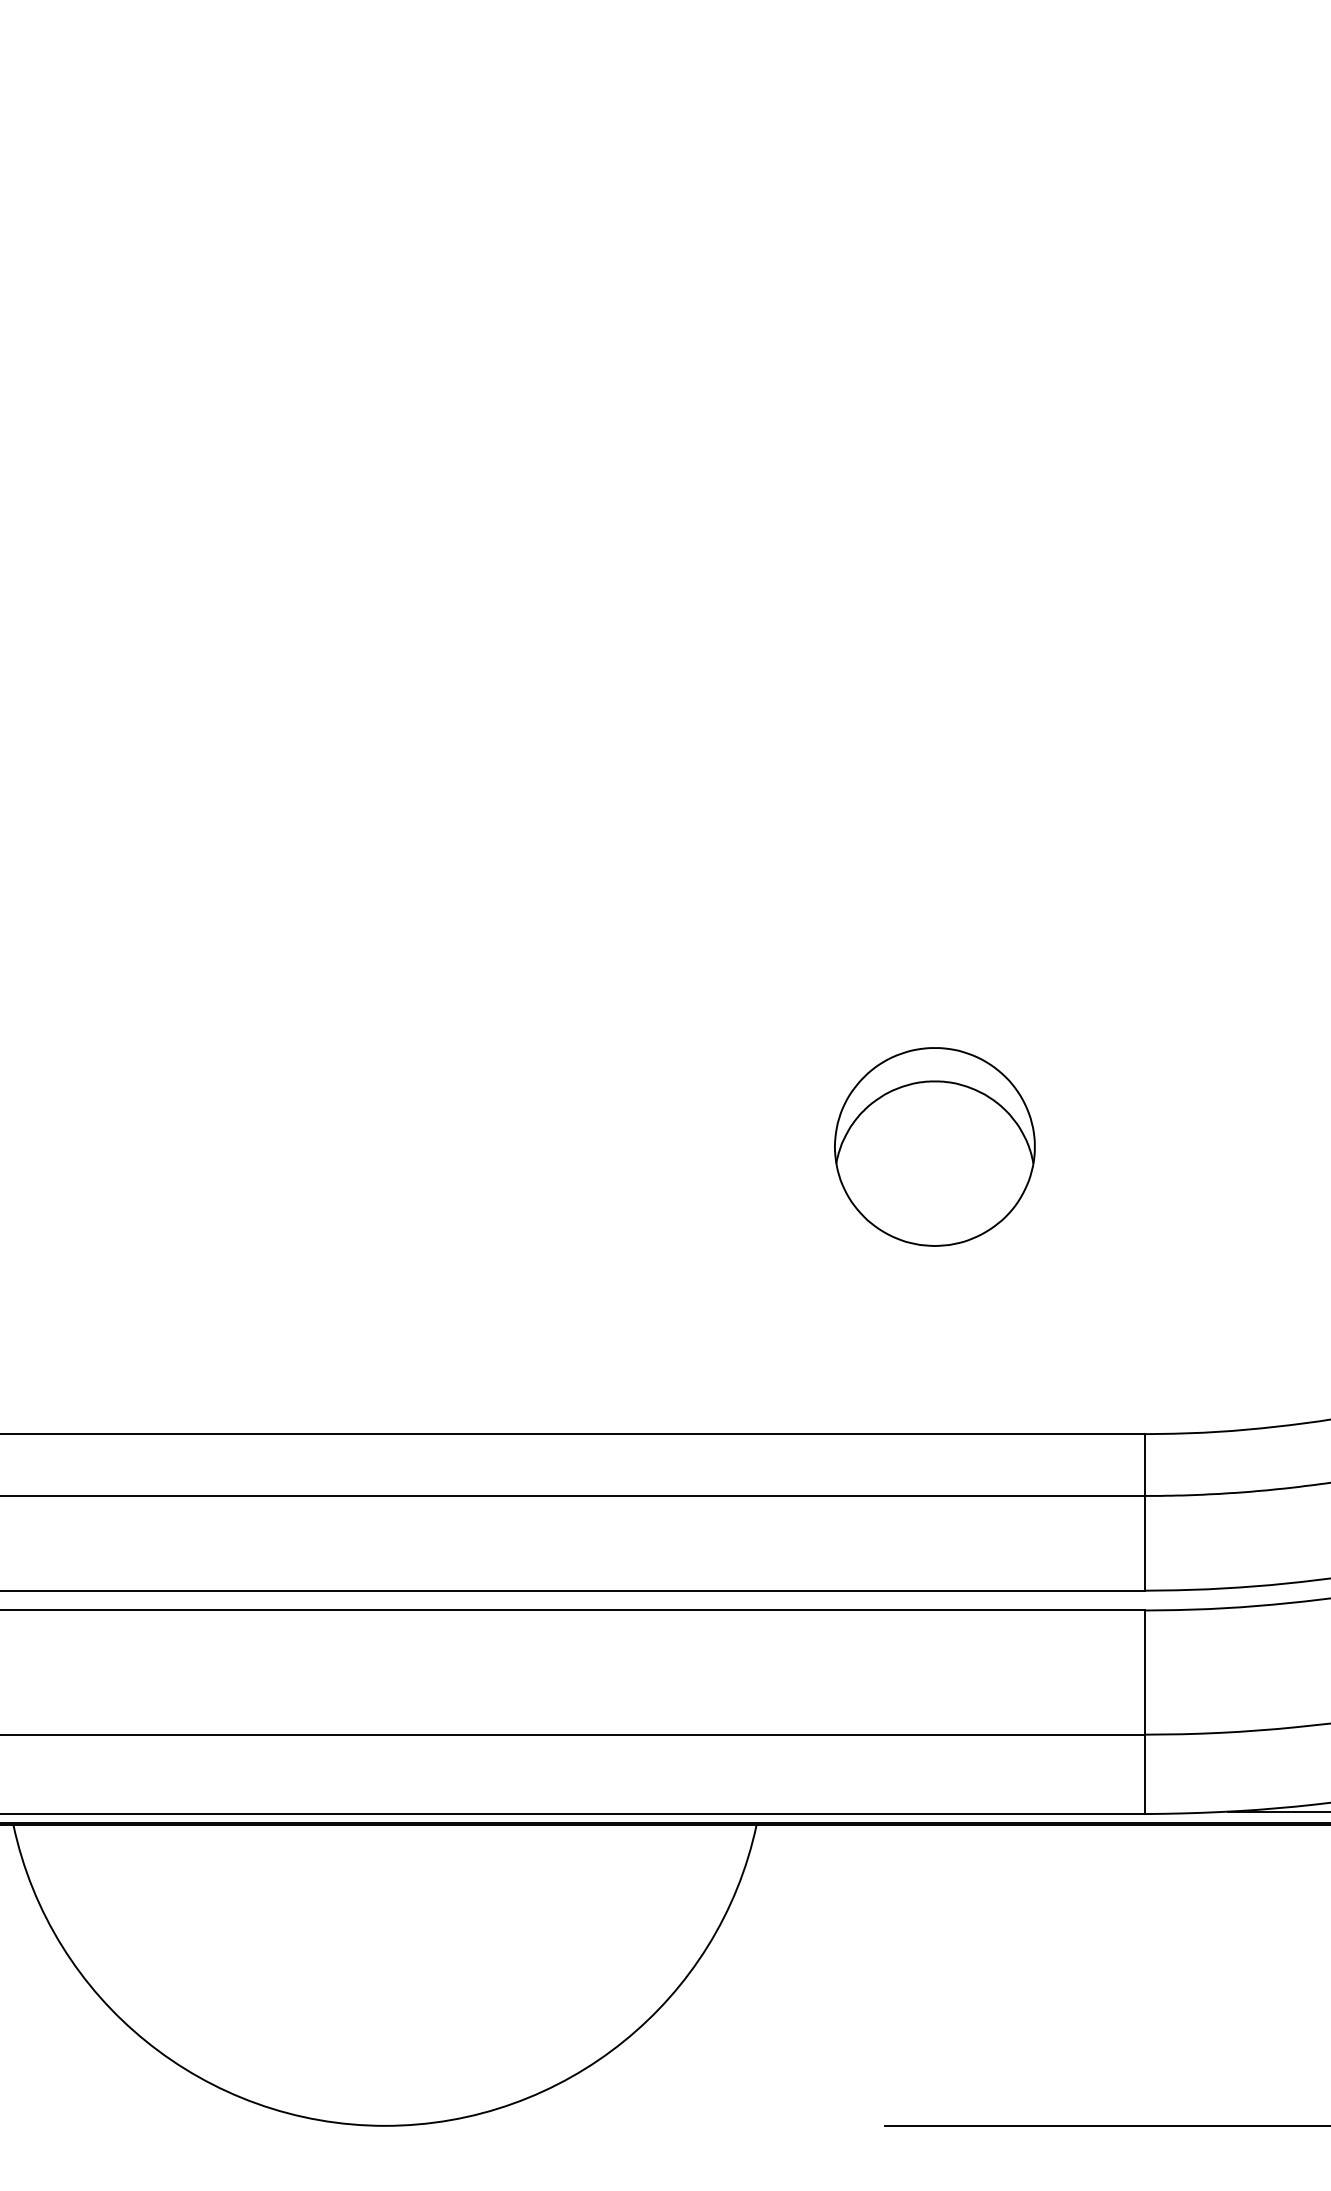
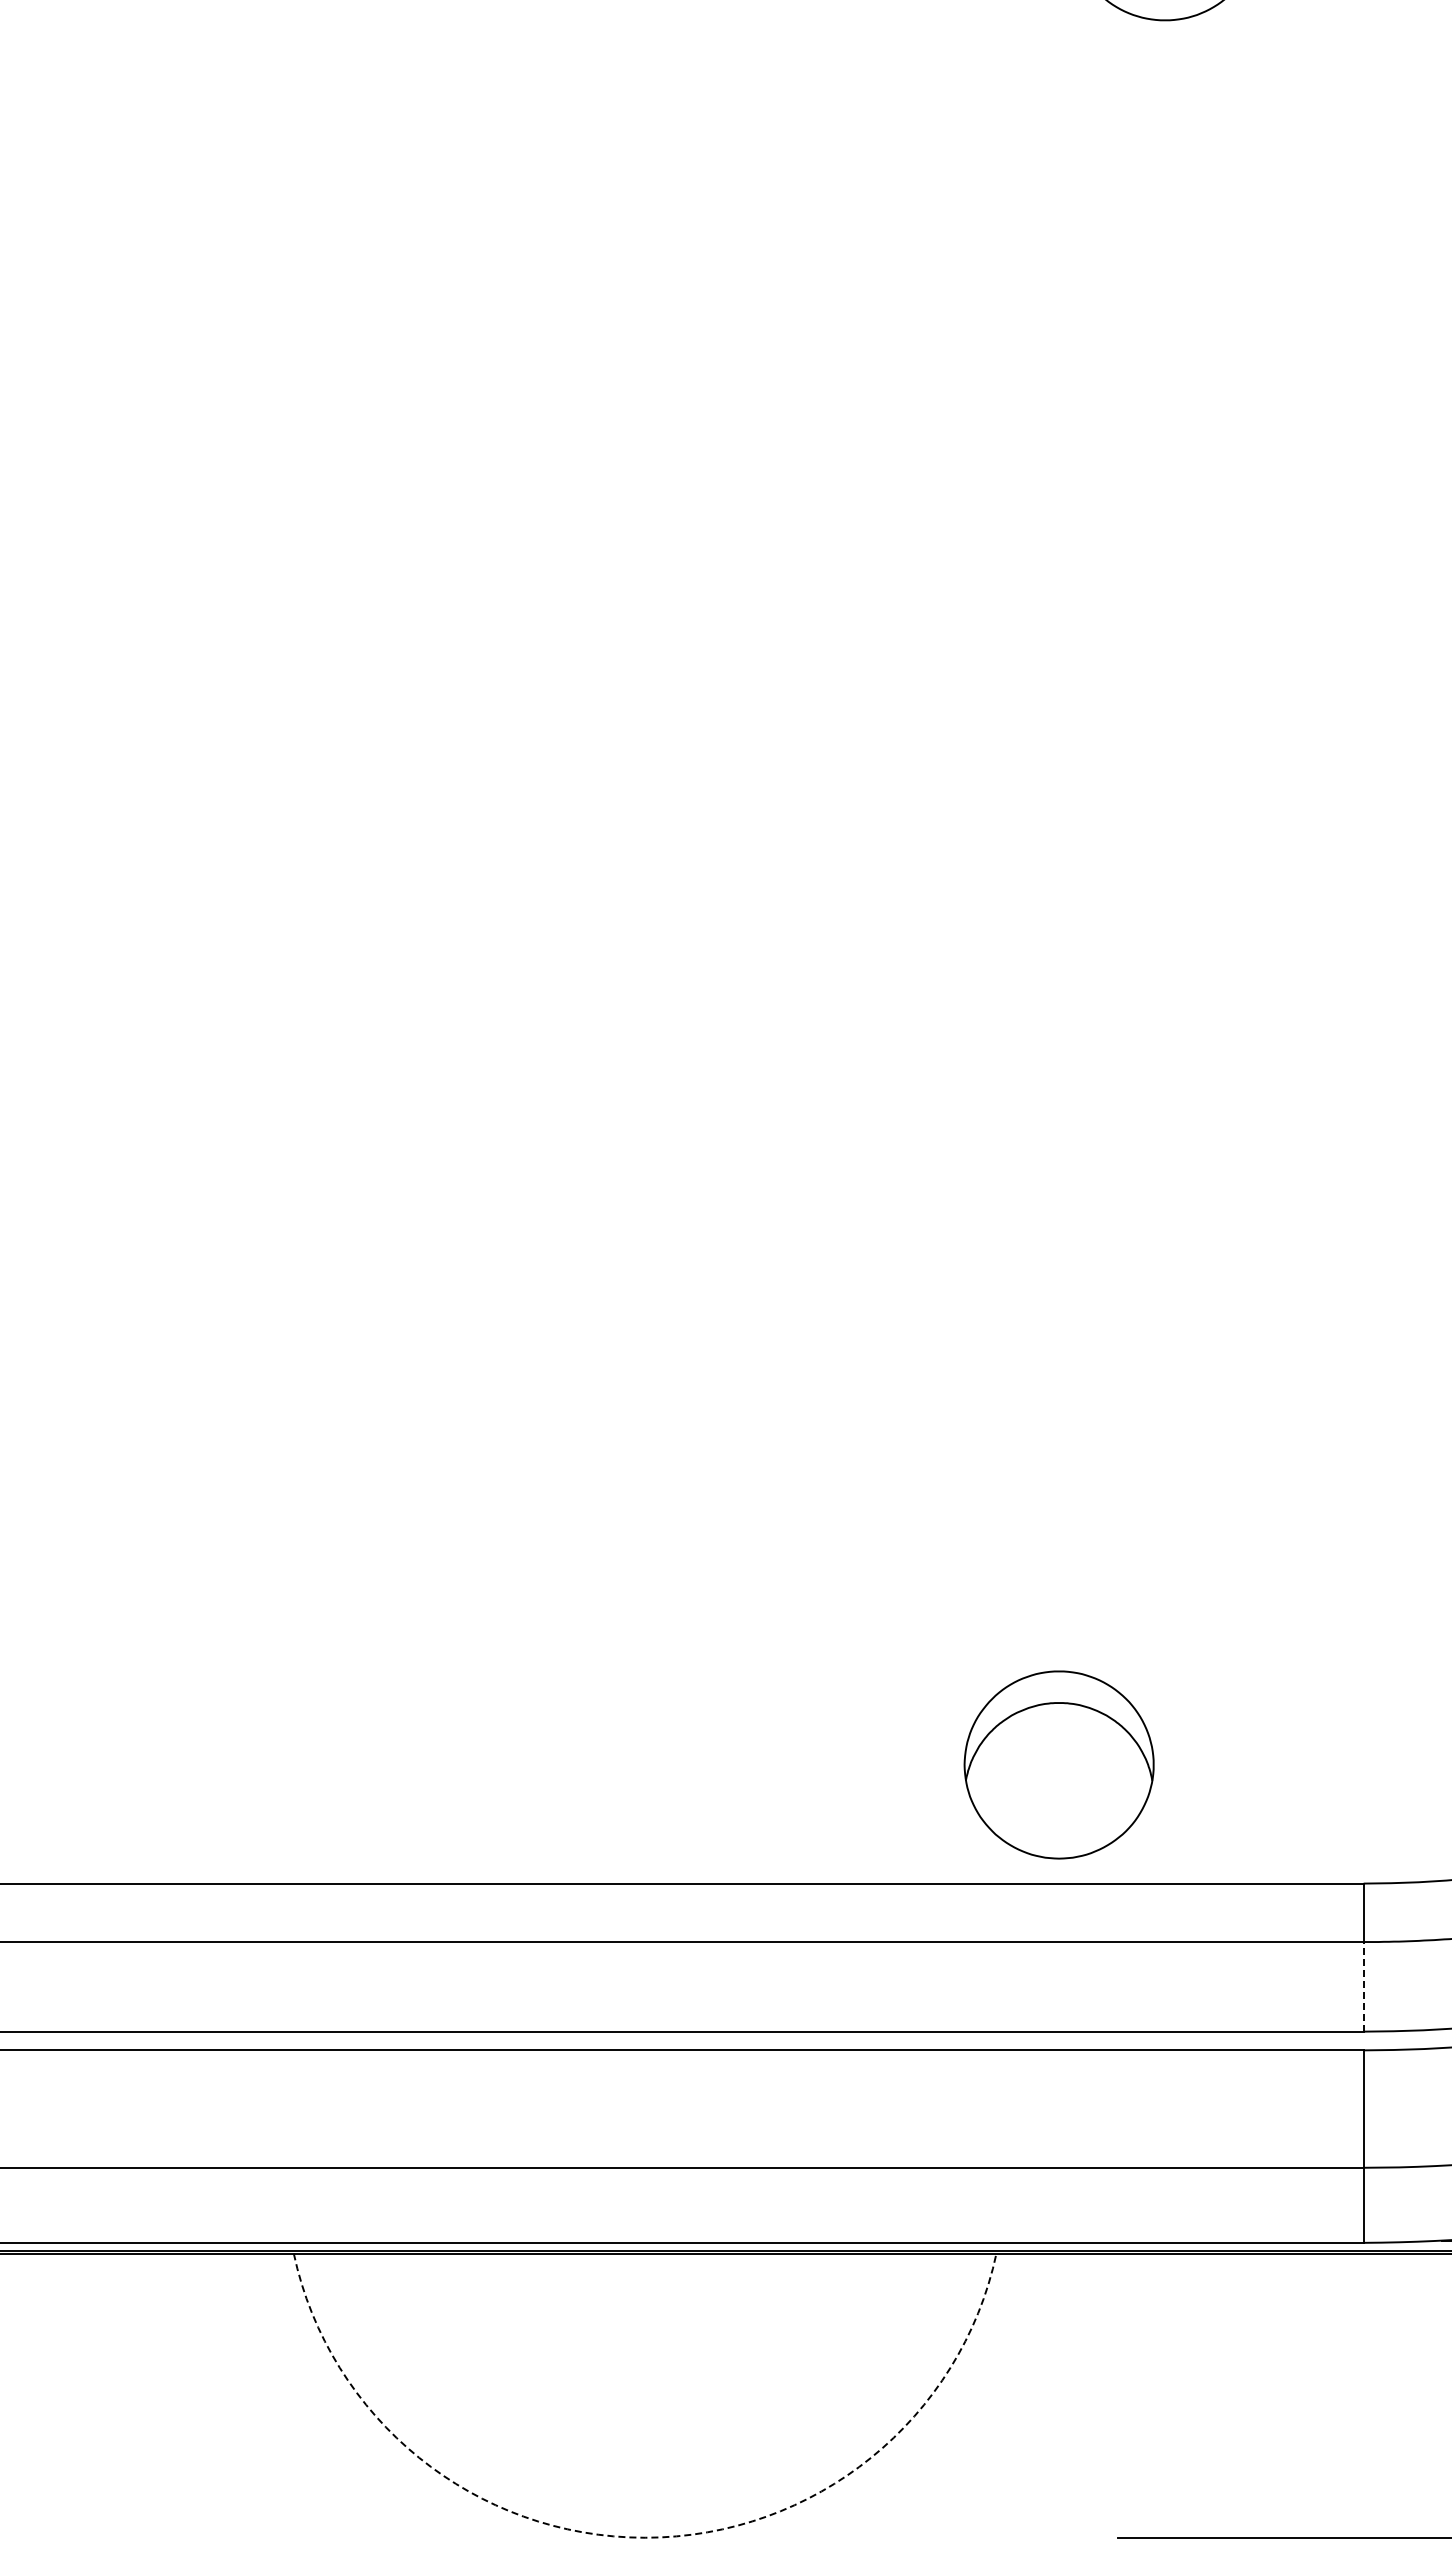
part: (934, 1146) -> (1058, 1764), moved
line: (1144, 1542) -> (1363, 1986), solid -> dashed
arc: (385, 2125) -> (645, 2537), solid -> dashed

